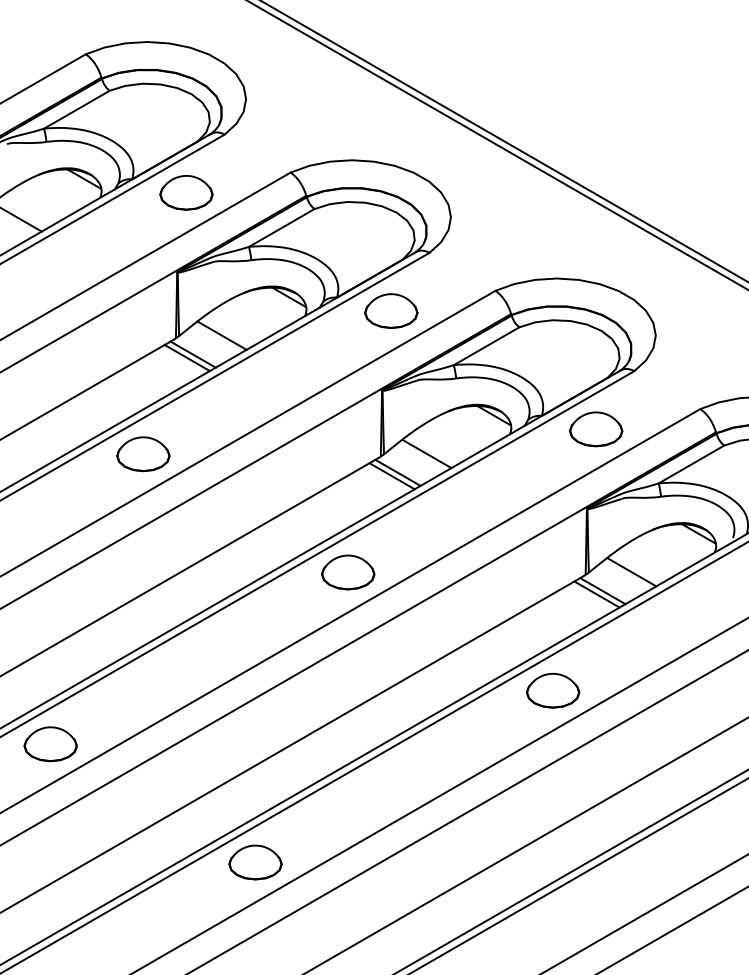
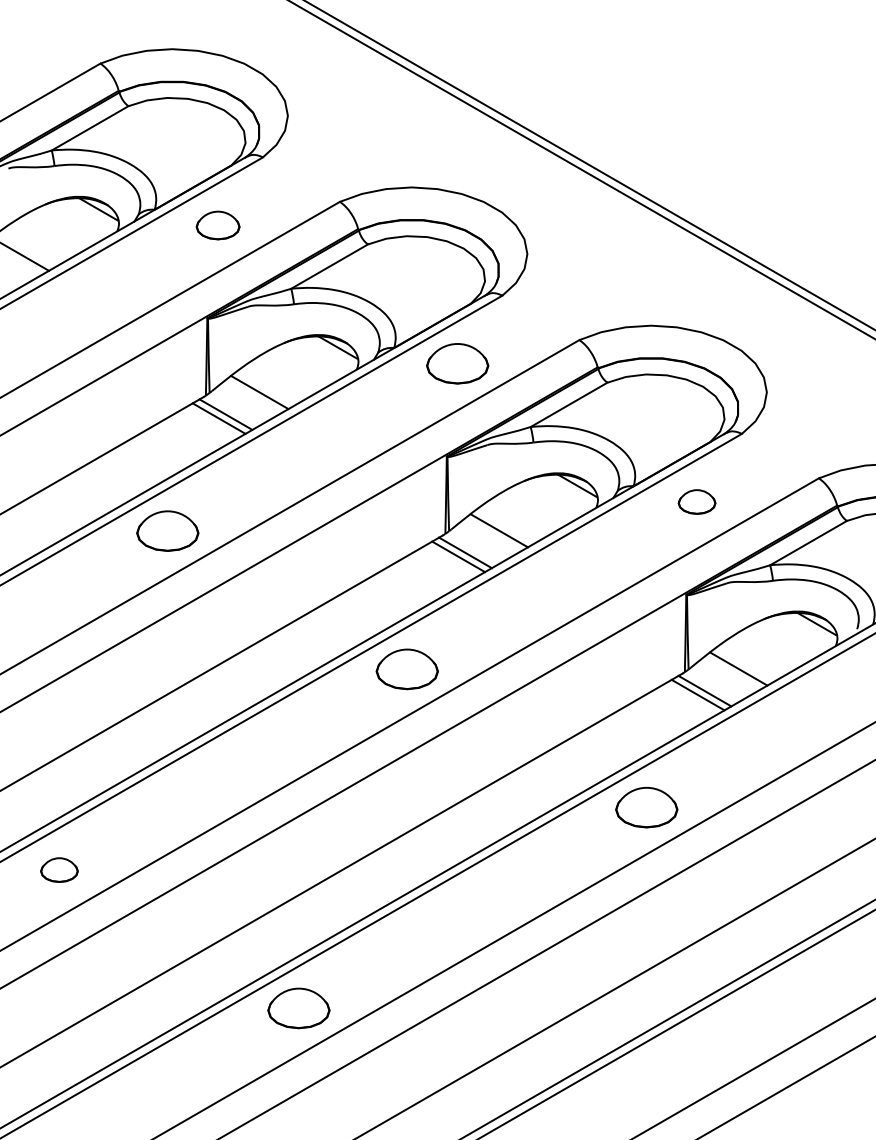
part: (185, 192) -> (217, 225), size x0.7
part: (595, 428) -> (696, 501), size x0.6
part: (50, 743) -> (59, 869), size x0.6

